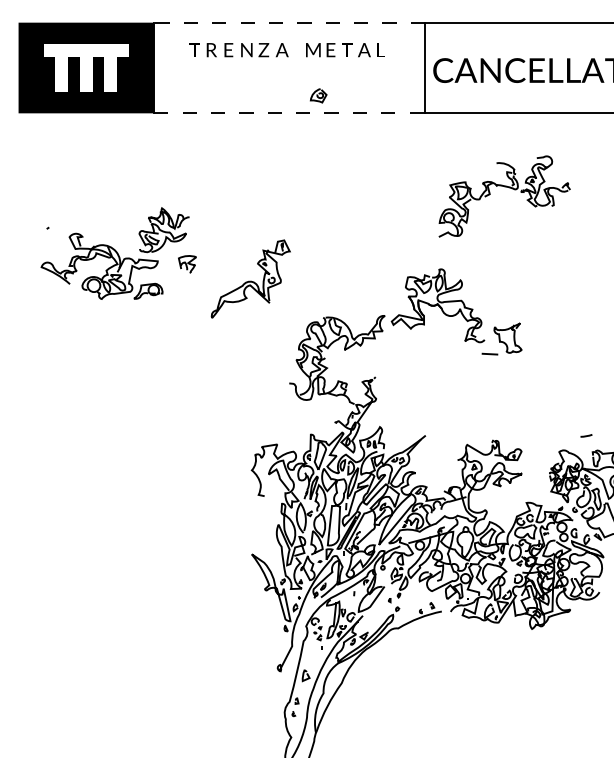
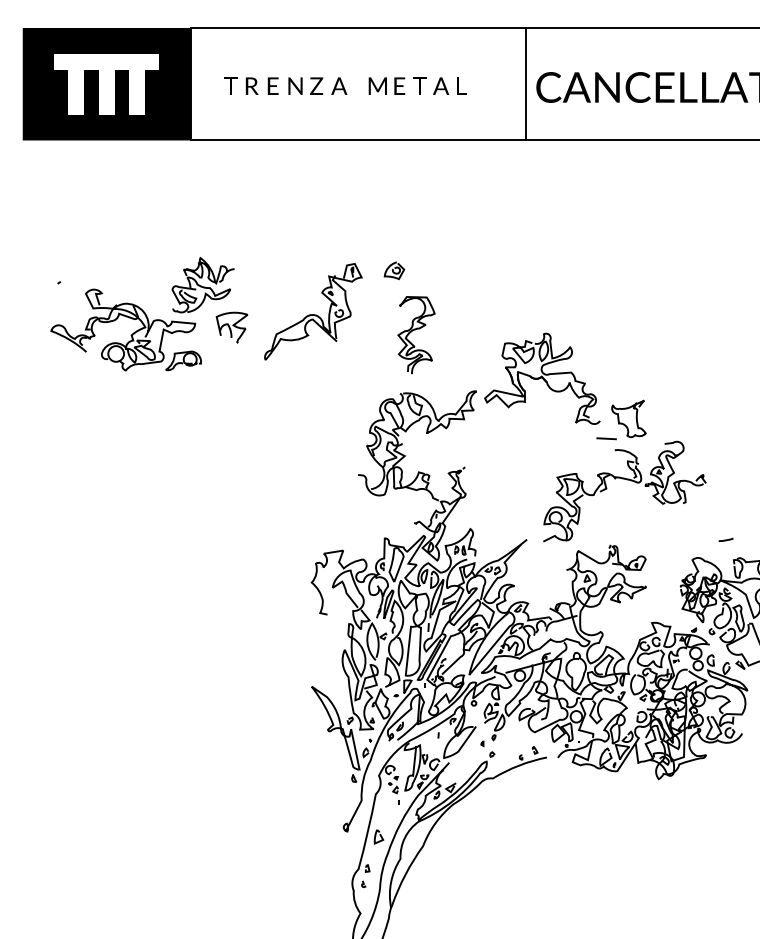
line: (289, 22) -> (358, 28), dashed -> solid
text: (287, 49) -> (345, 85), moved
part: (318, 95) -> (394, 270), moved
line: (289, 113) -> (358, 140), dashed -> solid
part: (506, 187) -> (626, 480), moved
part: (187, 264) -> (231, 327), size x1.43
part: (336, 270) -> (416, 335), added
part: (250, 278) -> (313, 311), moved

